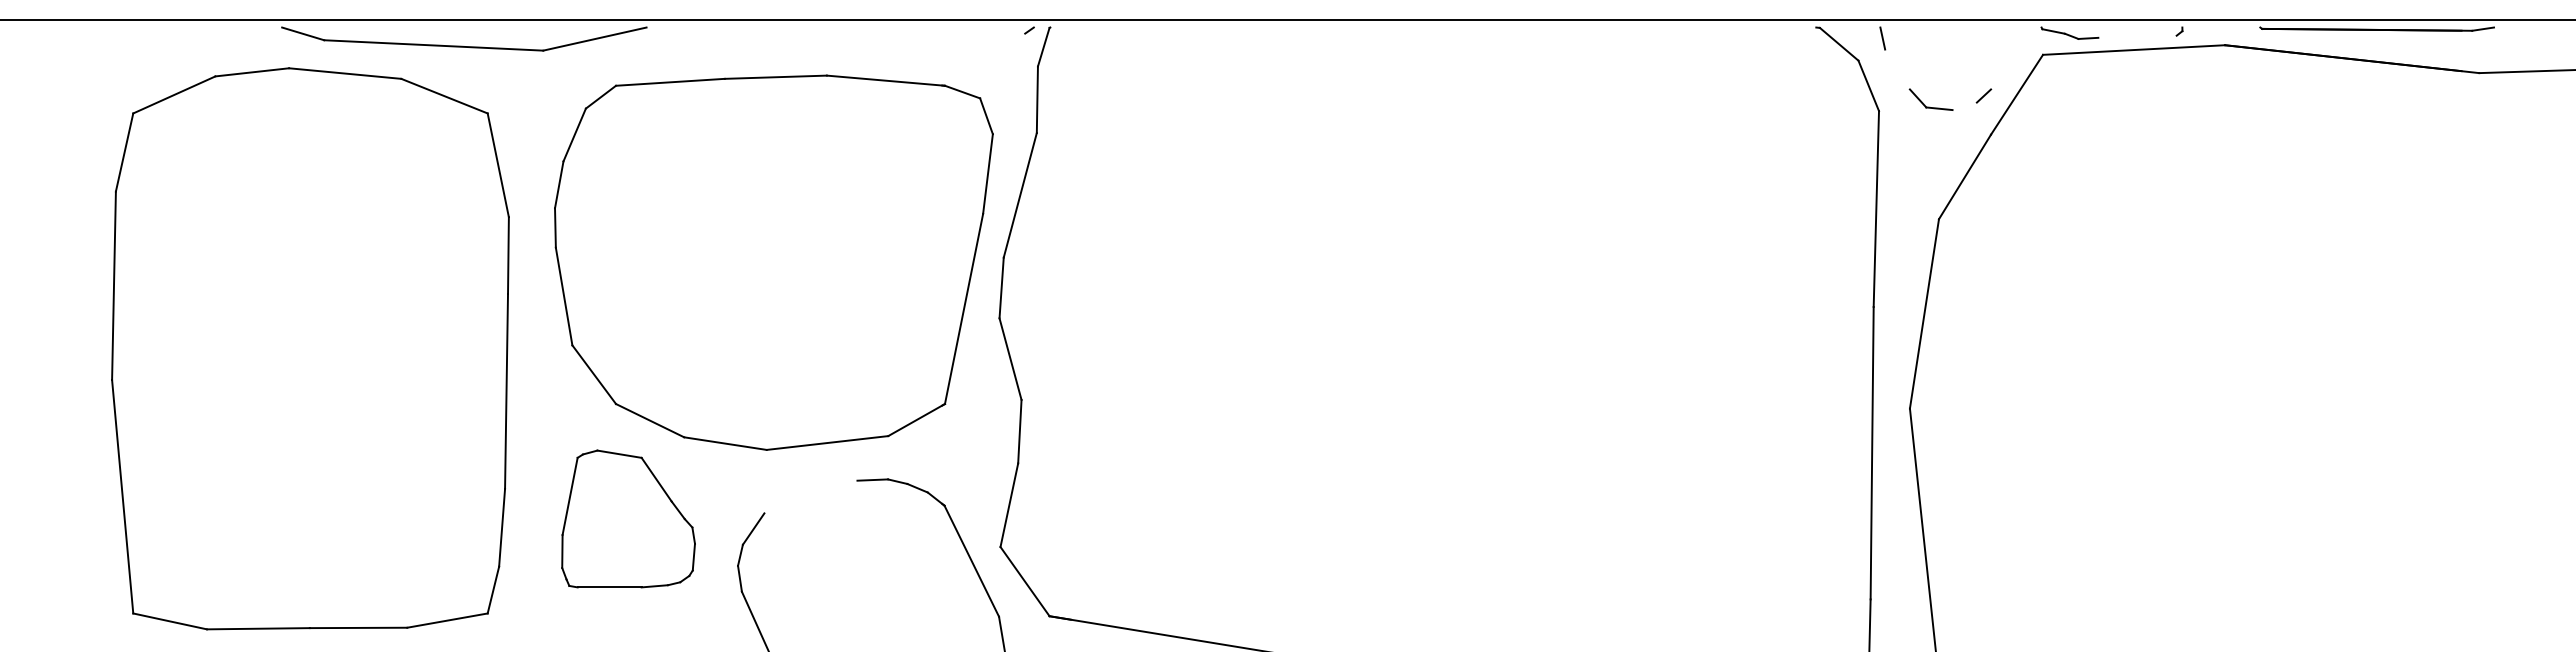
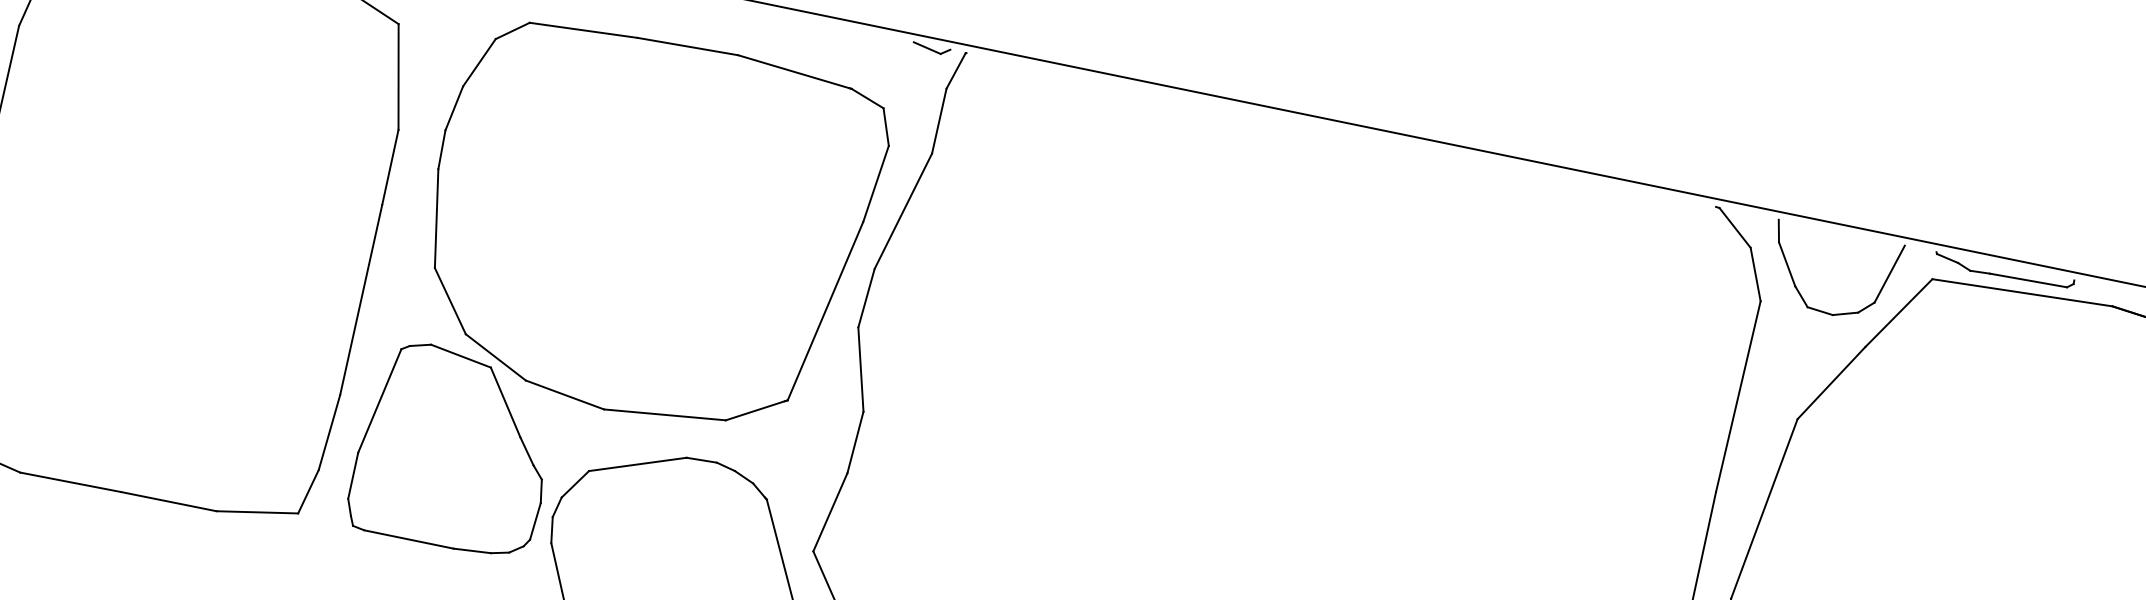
line: (1010, 30) -> (926, 47), added
line: (2137, 36) -> (2028, 280), added
line: (2000, 58) -> (1890, 274), added
line: (1897, 69) -> (1787, 264), added
line: (1964, 106) -> (1845, 313), added
line: (810, 496) -> (637, 463), added
part: (628, 518) -> (455, 448), size x1.43

